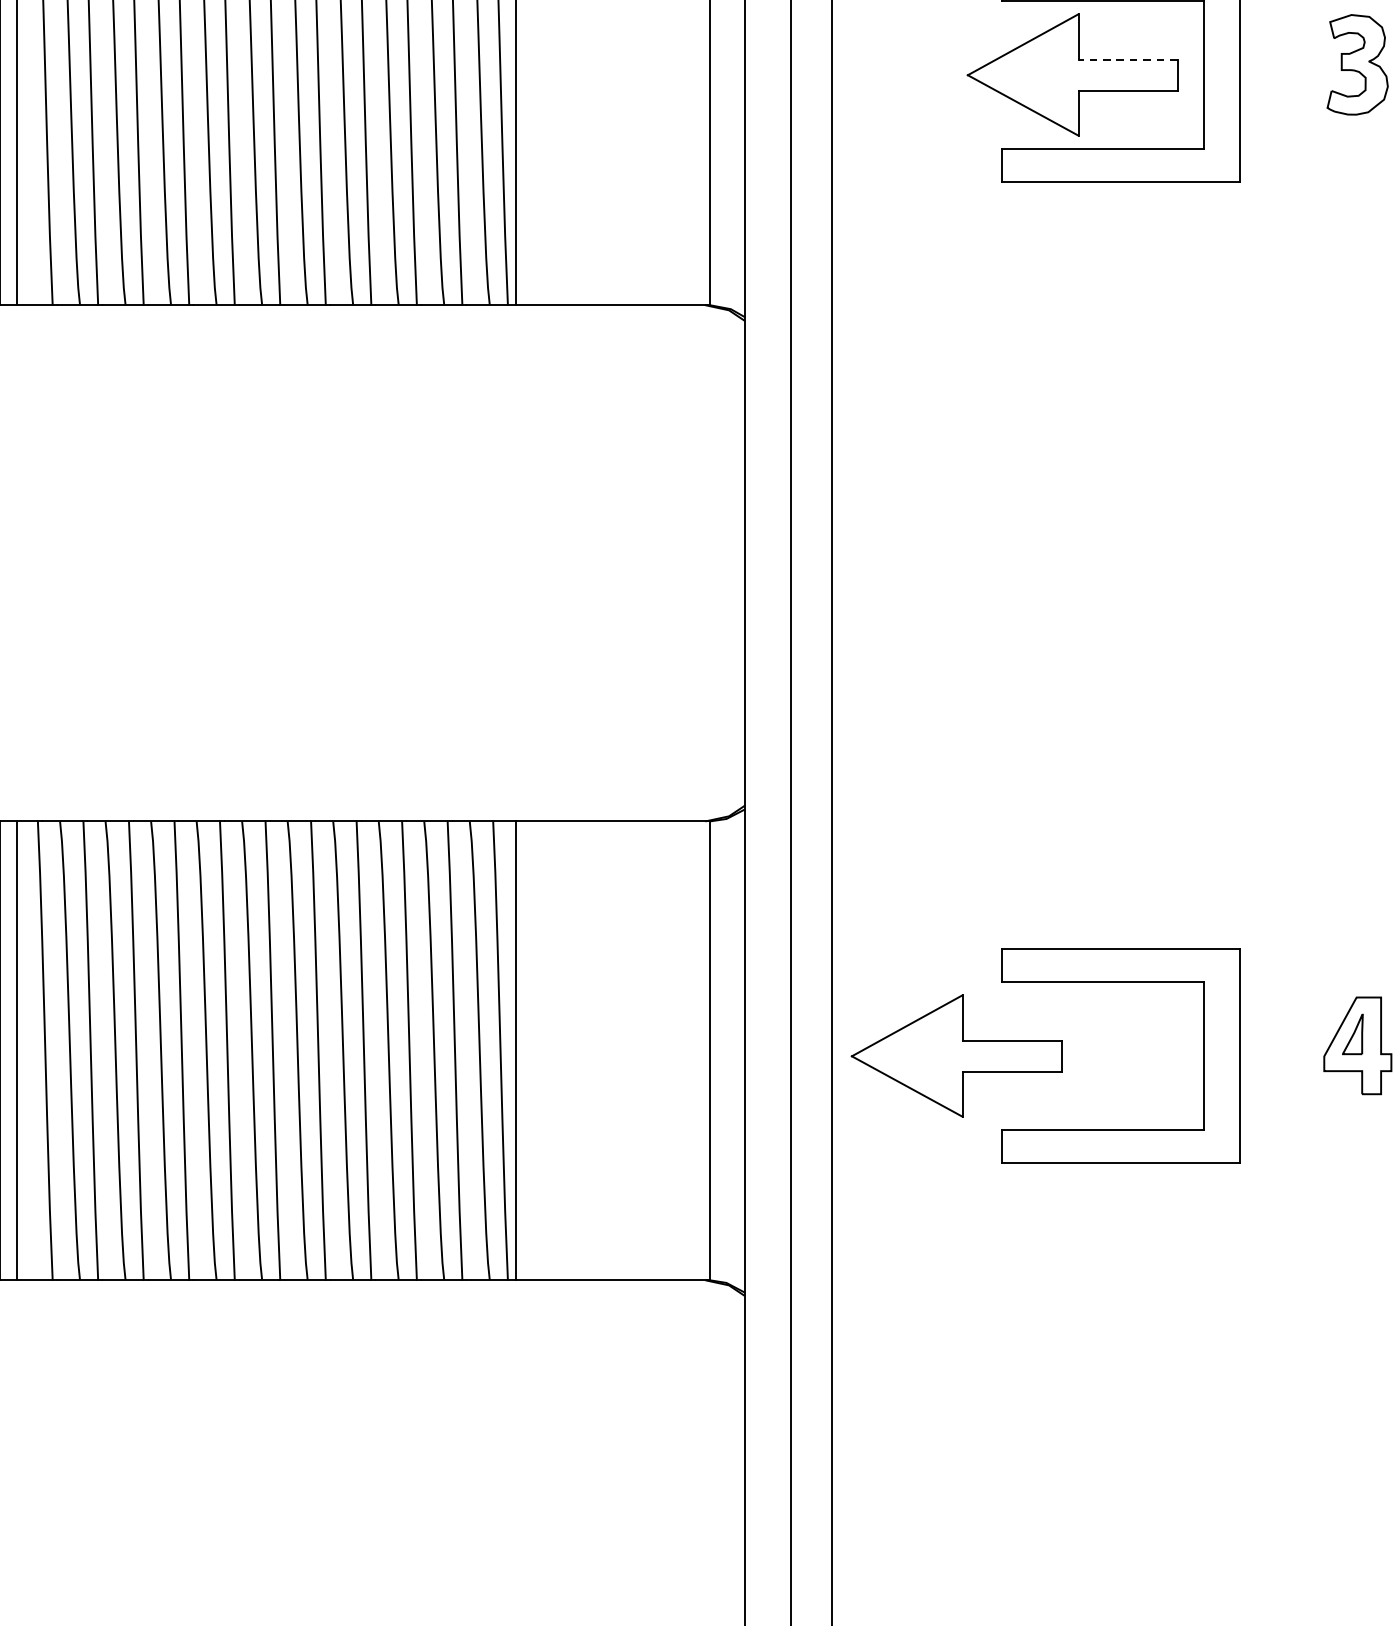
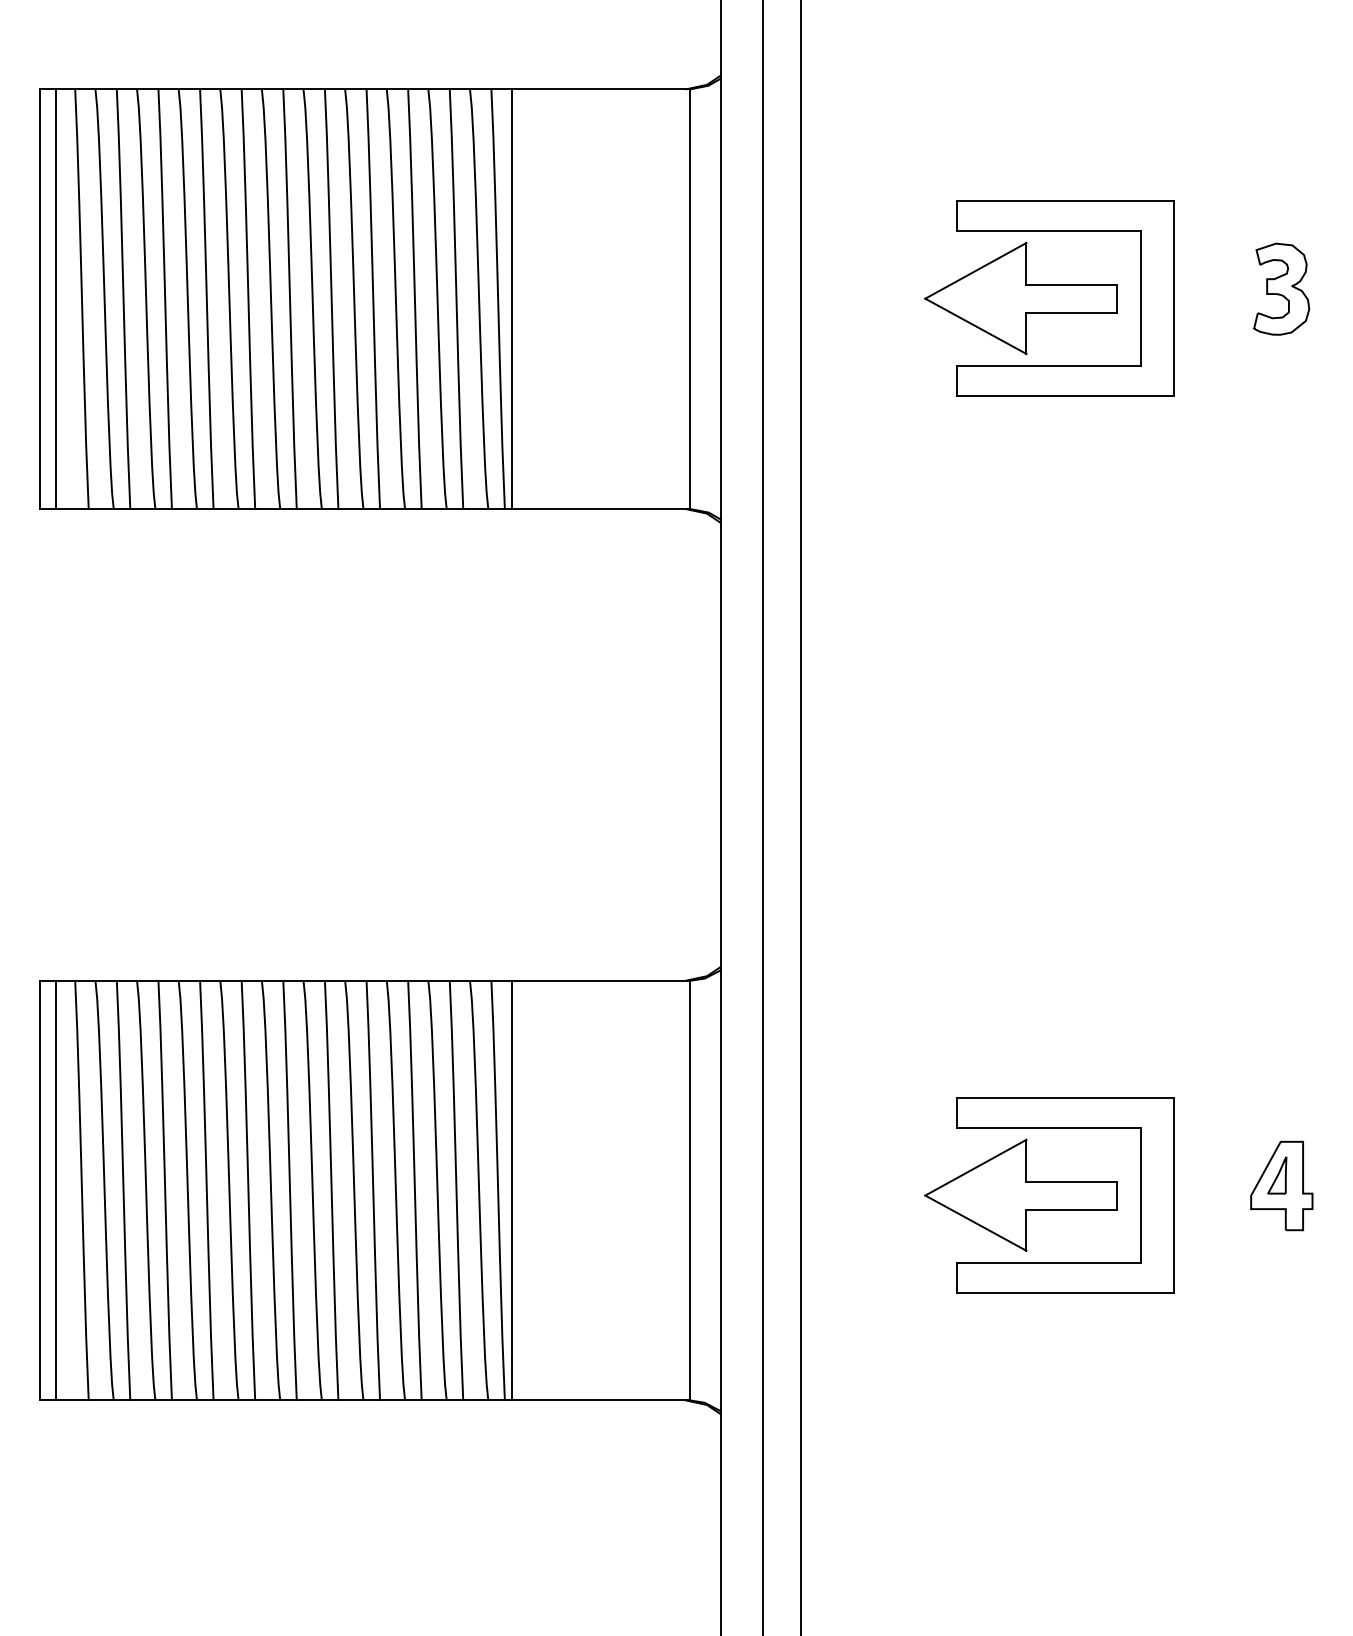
line: (1127, 60) -> (1071, 285), dashed -> solid
part: (956, 1055) -> (1020, 1194), moved

